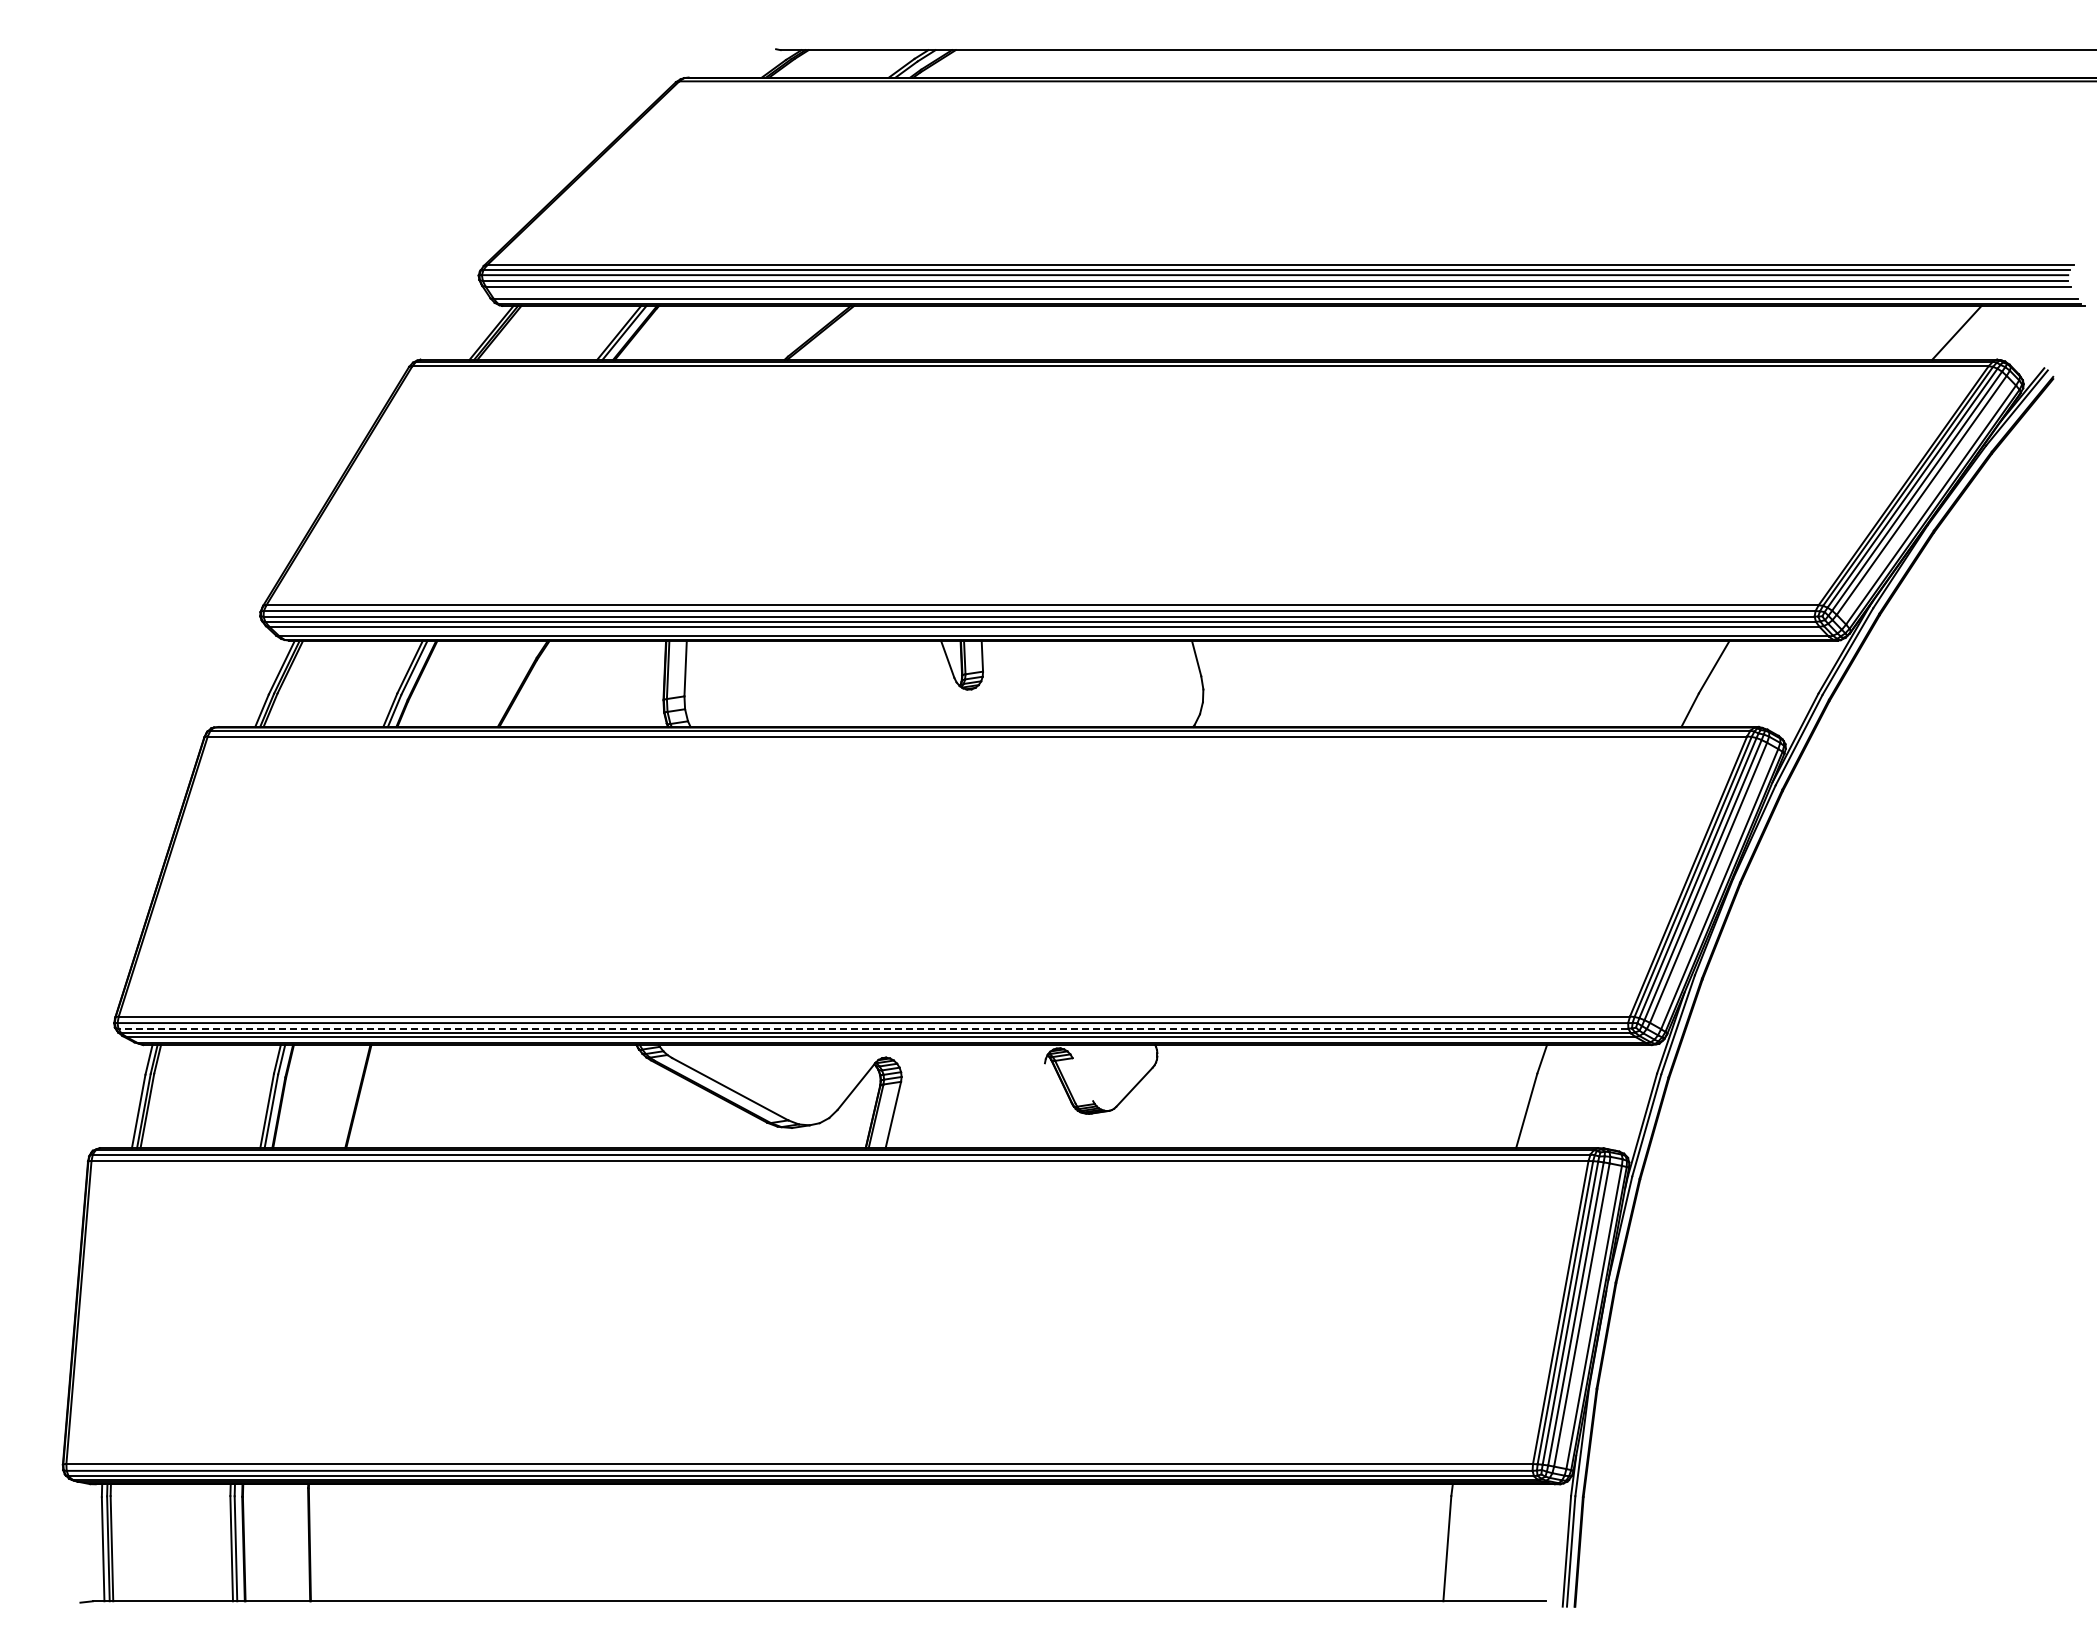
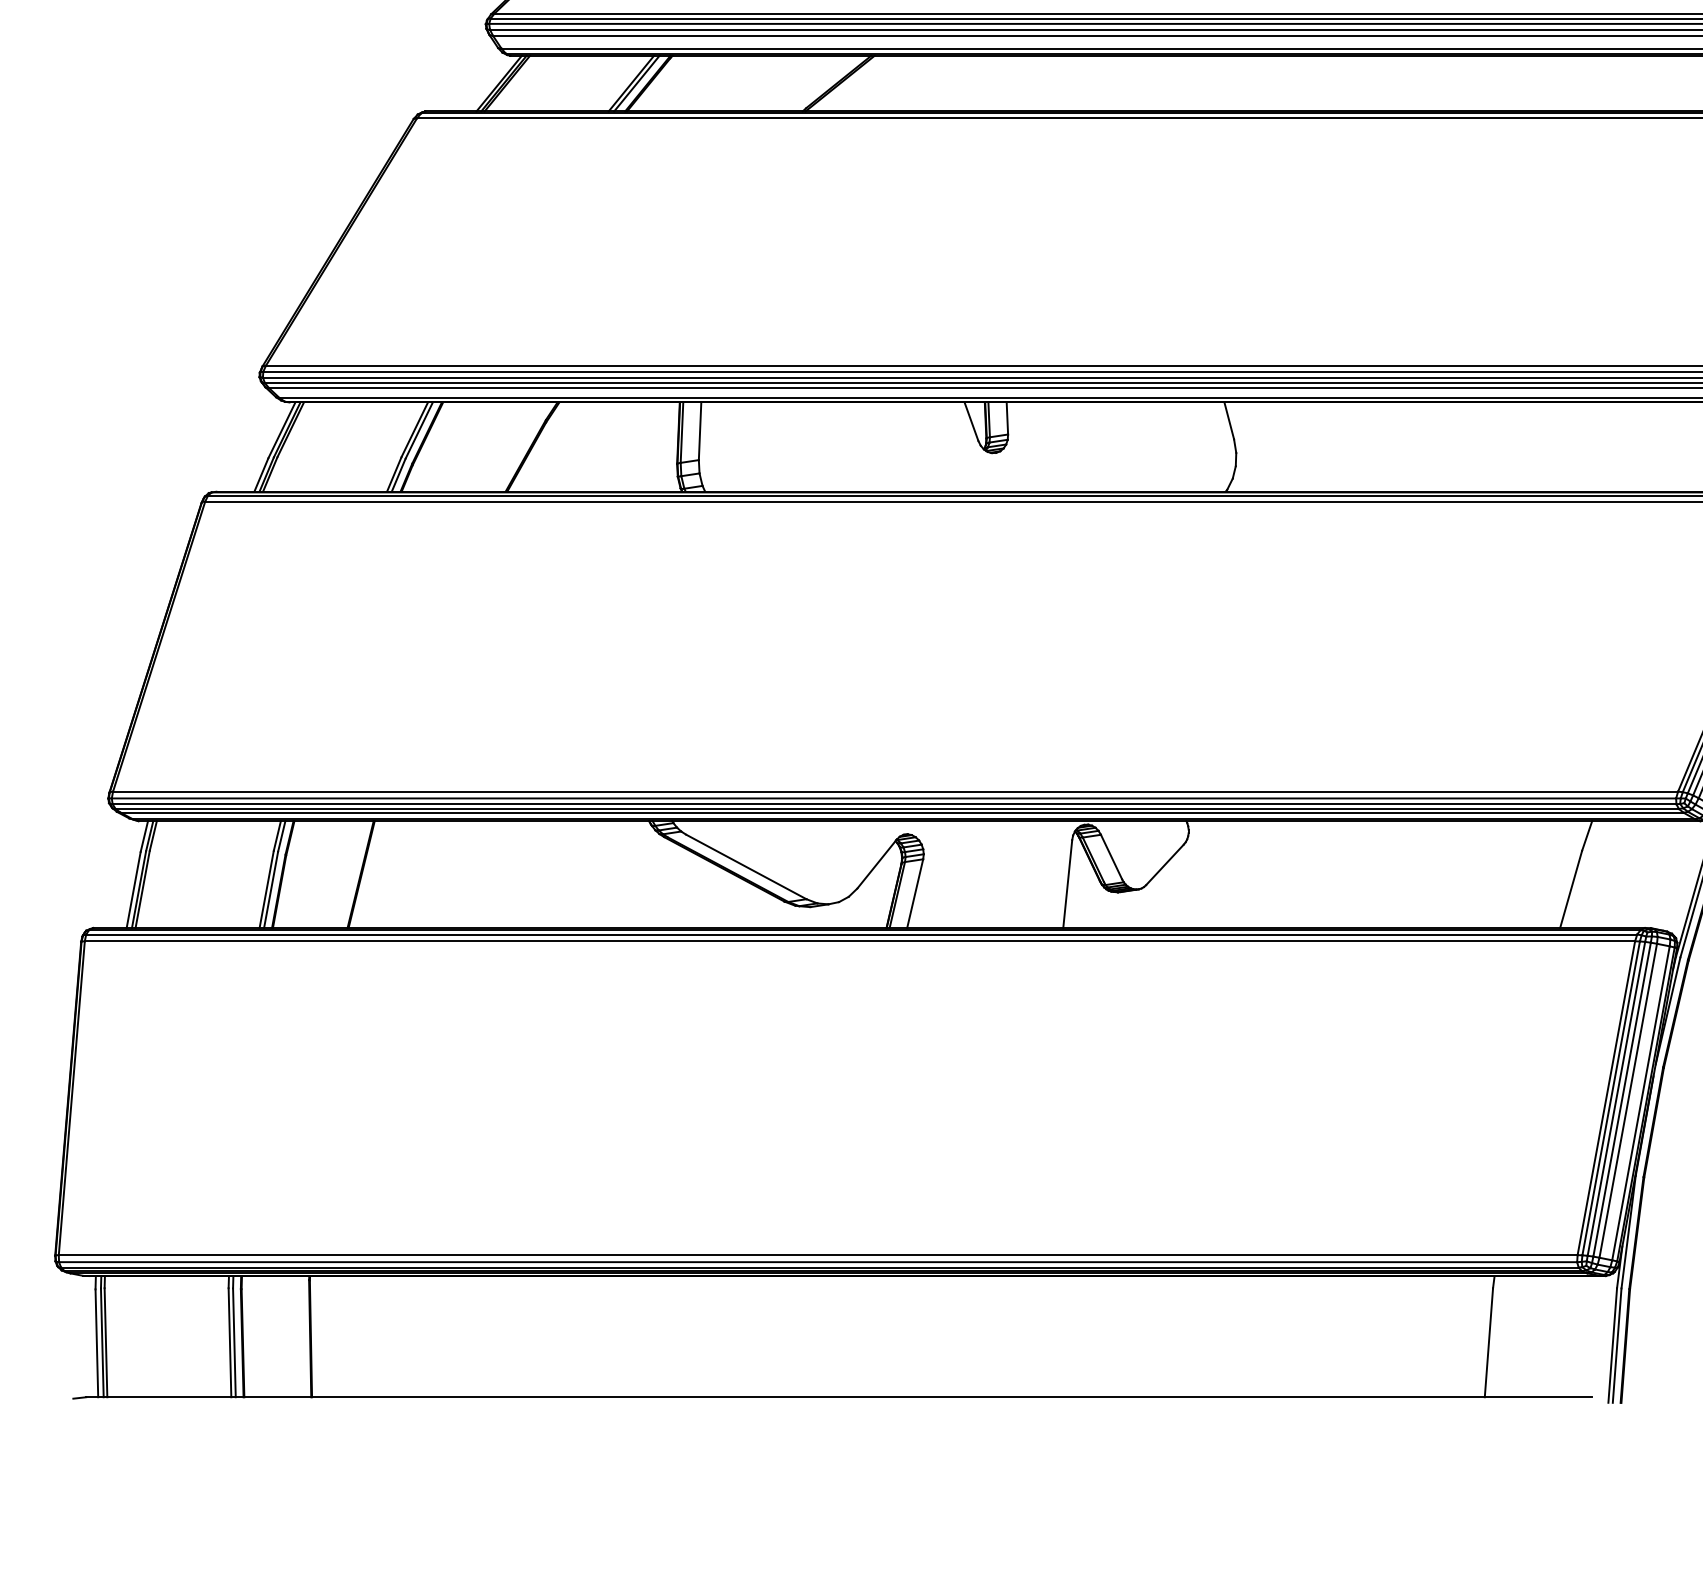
line: (872, 1028) -> (893, 804), dashed -> solid
line: (1082, 1079) -> (1111, 856), added
line: (1040, 1105) -> (1067, 883), added

